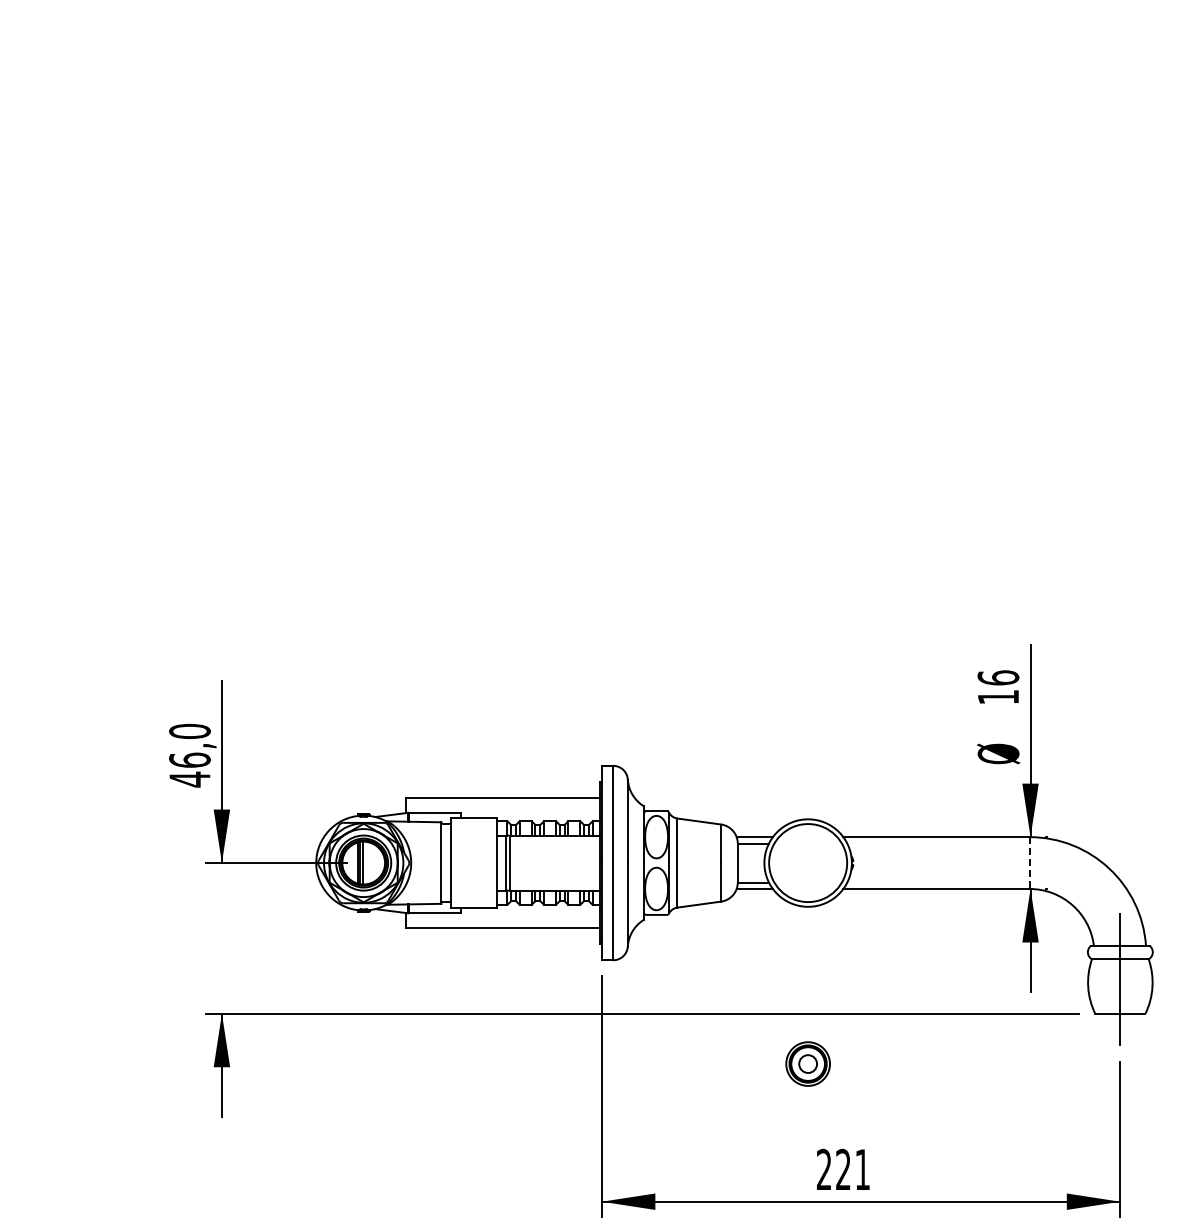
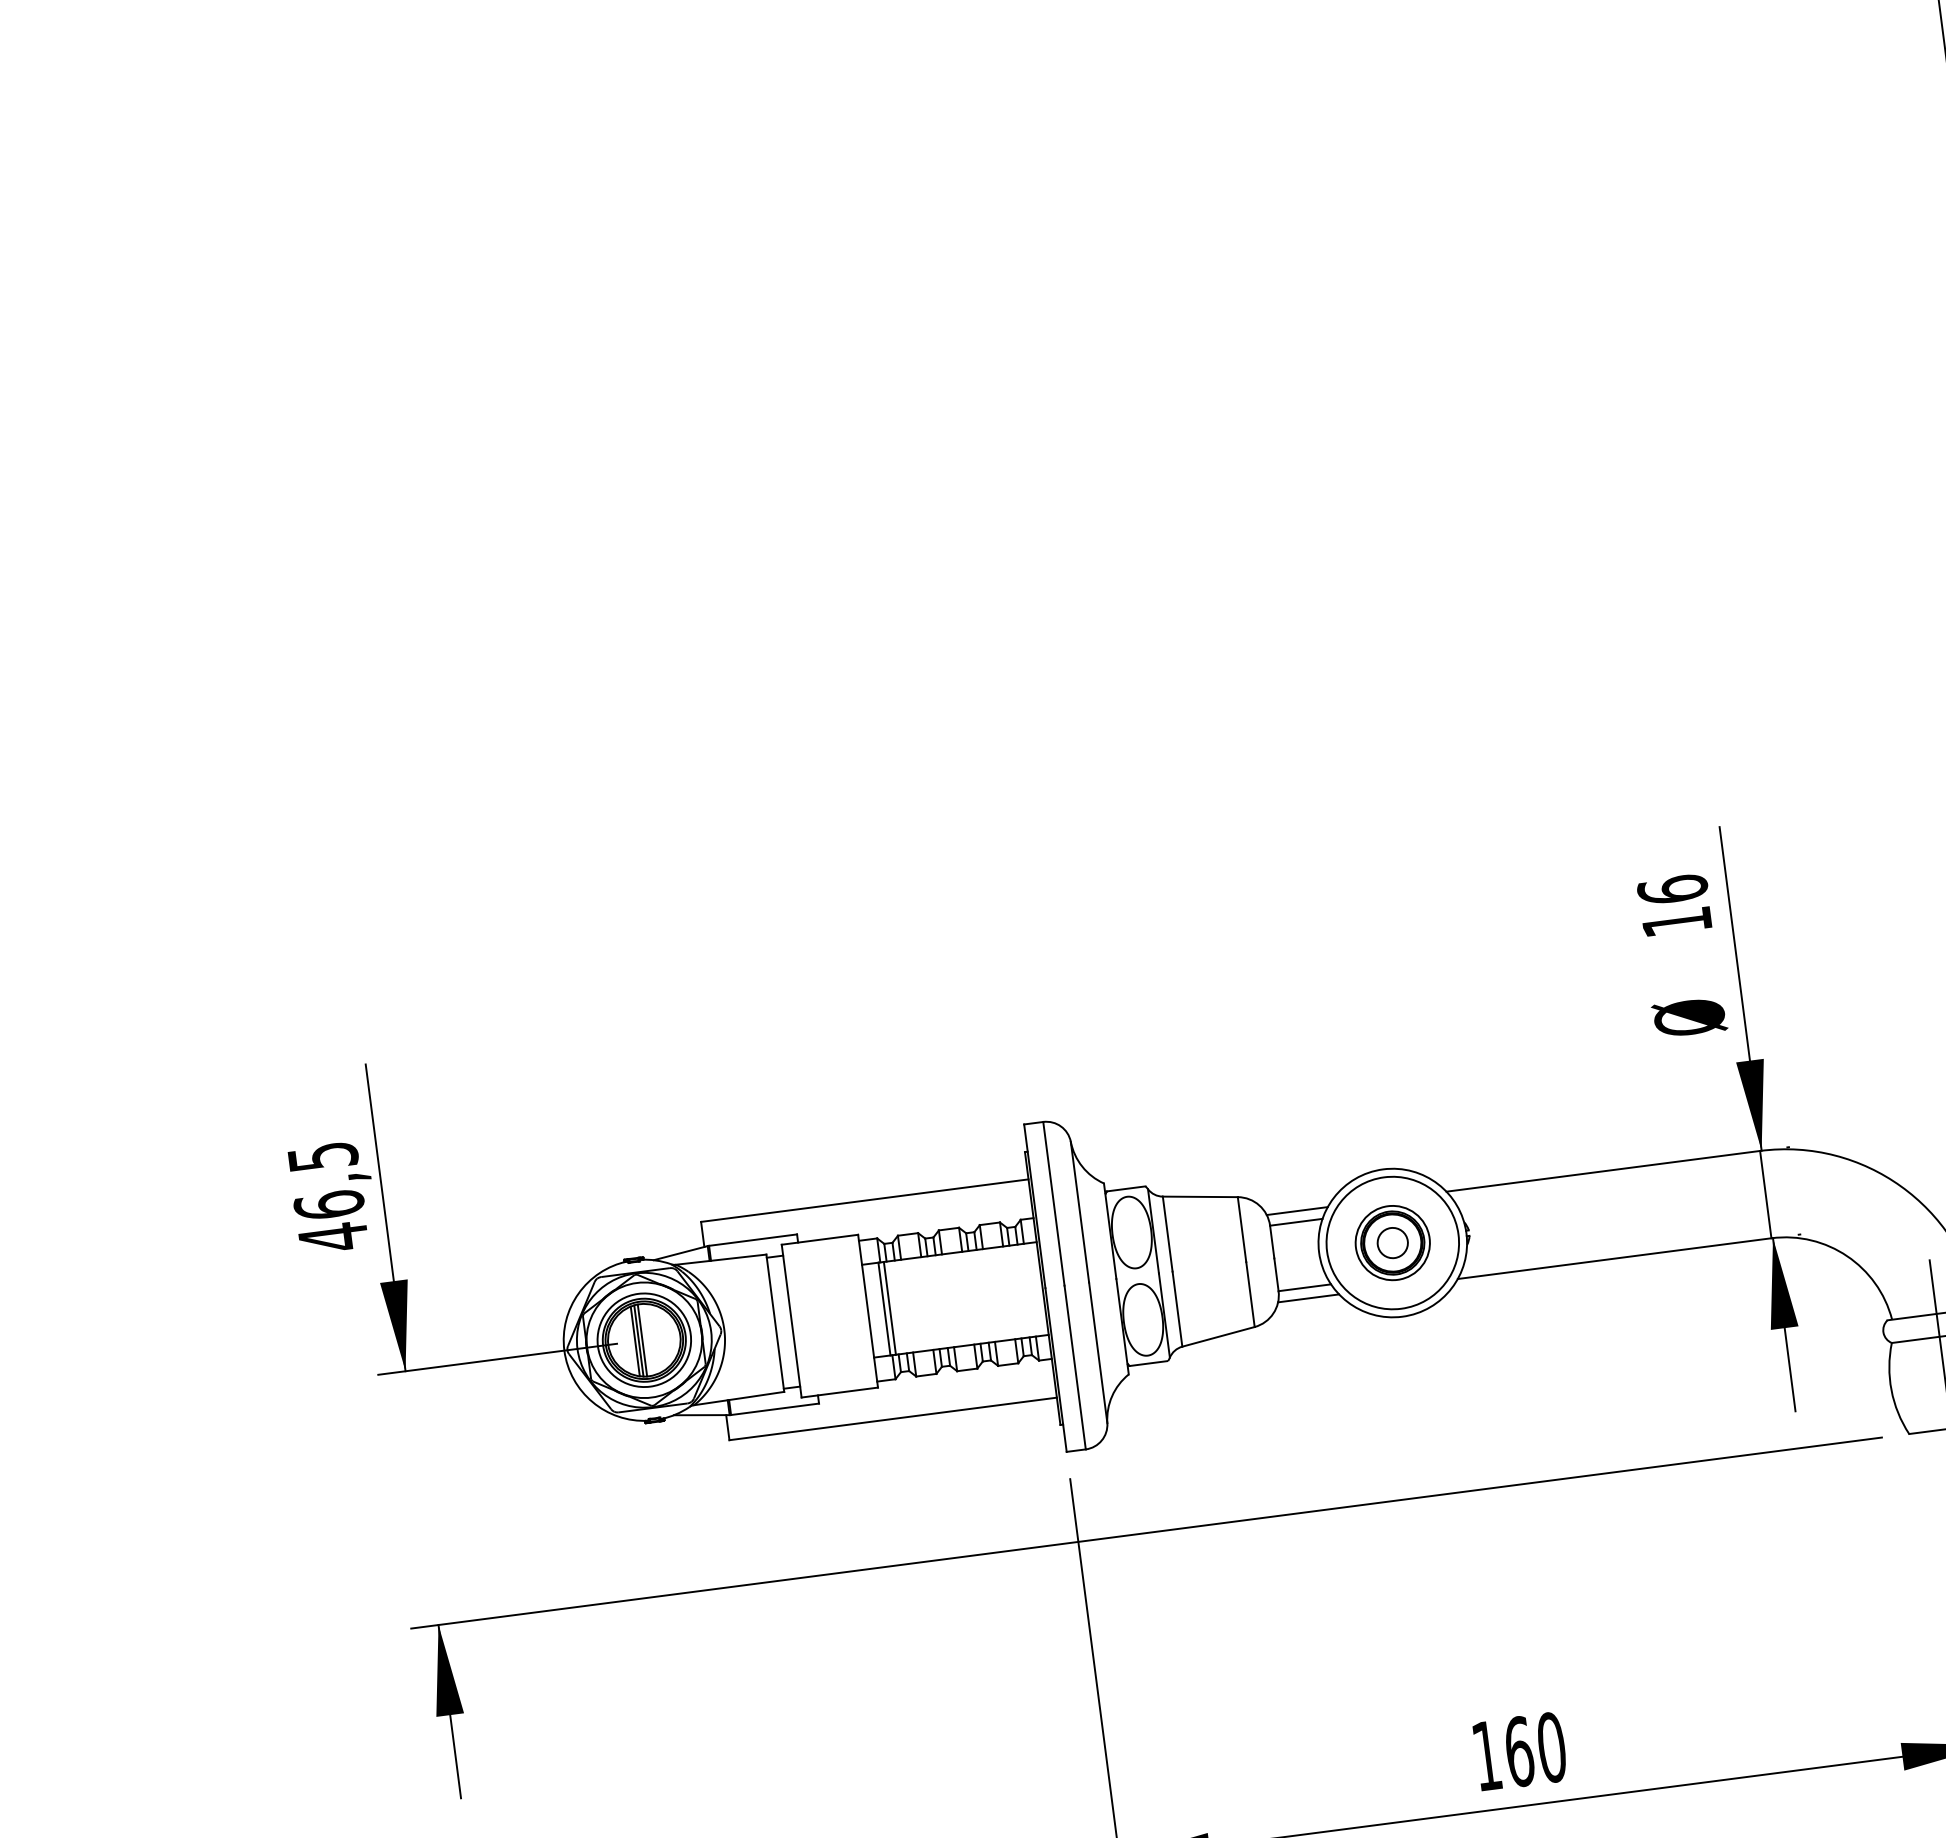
text: (189, 730) -> (321, 1155), 46,0 -> 46,5
line: (1029, 863) -> (1765, 1195), dashed -> solid
part: (807, 1063) -> (1391, 1242), moved
text: (843, 1169) -> (1519, 1751), 221 -> 160

